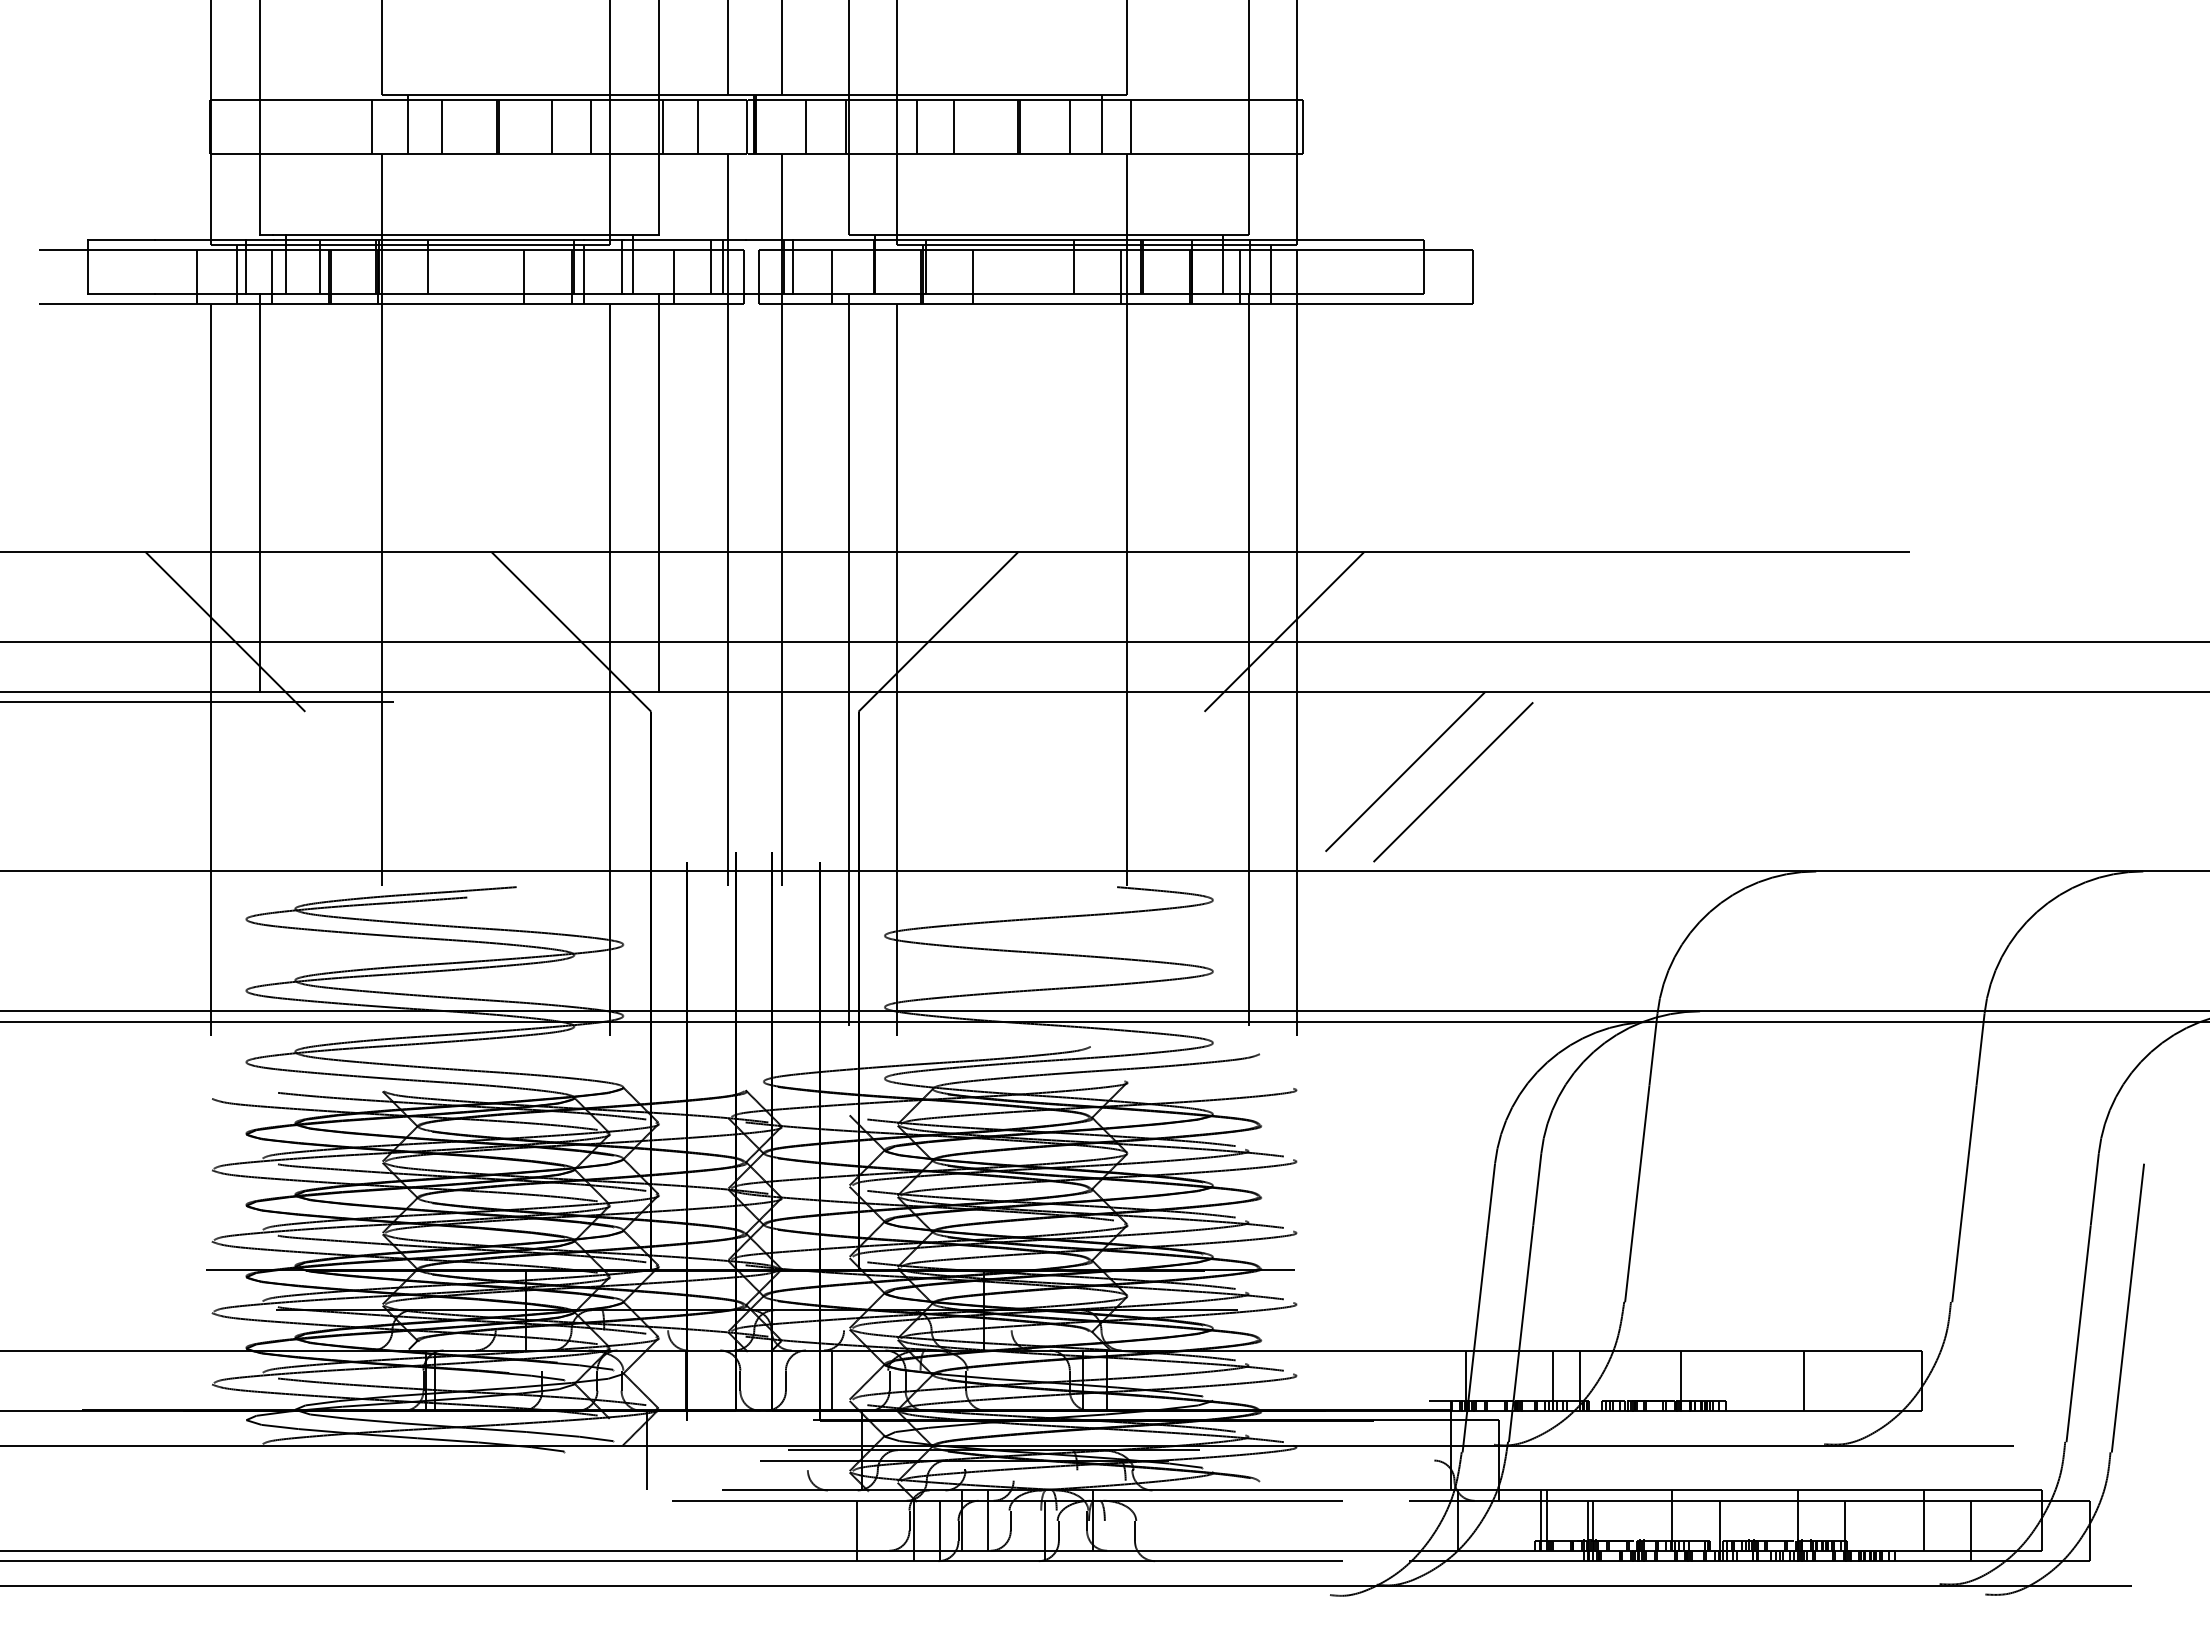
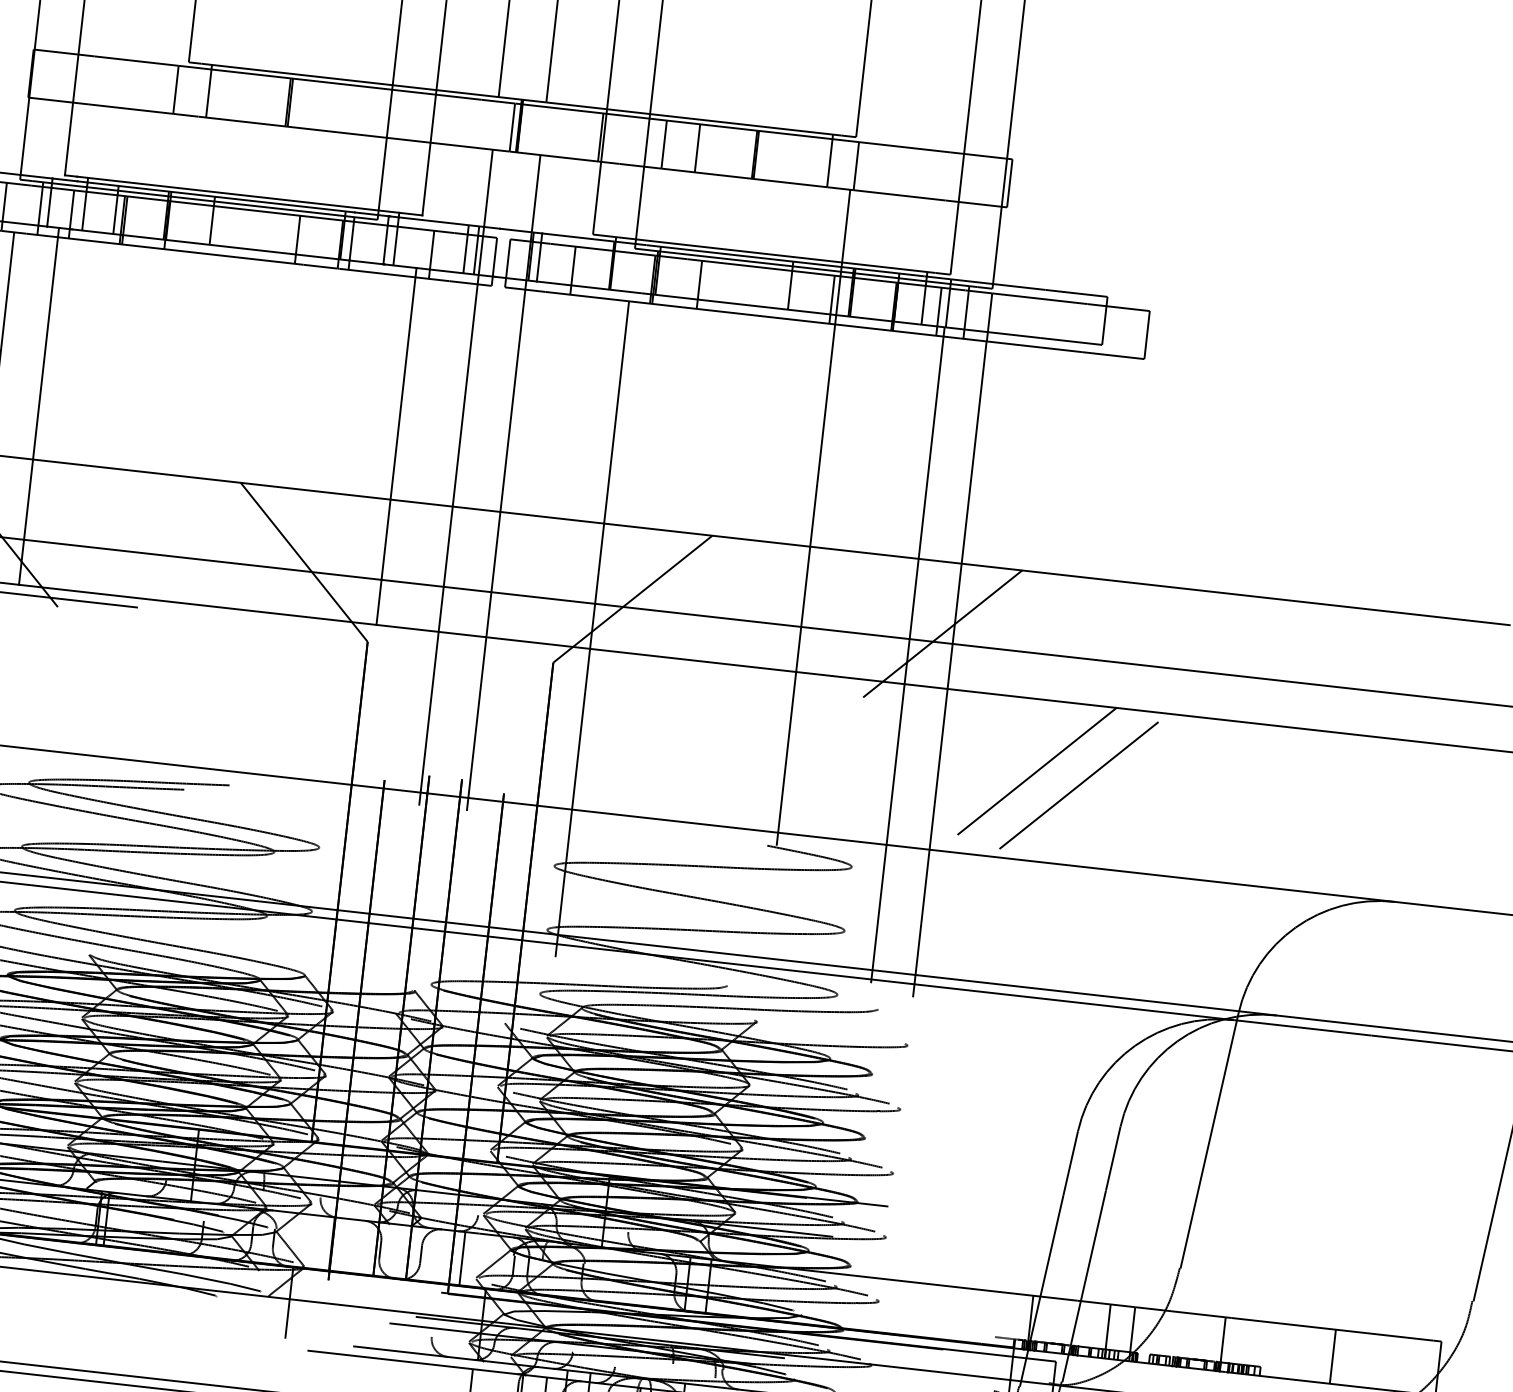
line: (442, 126) -> (239, 96), removed
line: (551, 126) -> (337, 107), removed
line: (590, 126) -> (372, 111), removed
line: (663, 126) -> (437, 118), removed
line: (698, 126) -> (468, 122), removed
line: (806, 126) -> (565, 133), removed
line: (1070, 126) -> (801, 159), removed
line: (382, 519) -> (146, 442), removed
line: (849, 659) -> (550, 614), removed
line: (609, 669) -> (334, 599), removed

